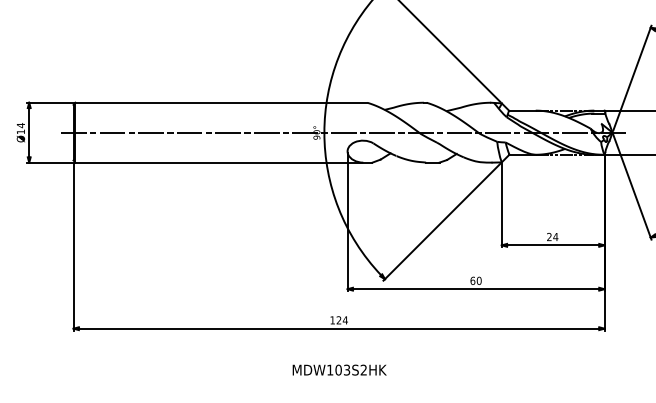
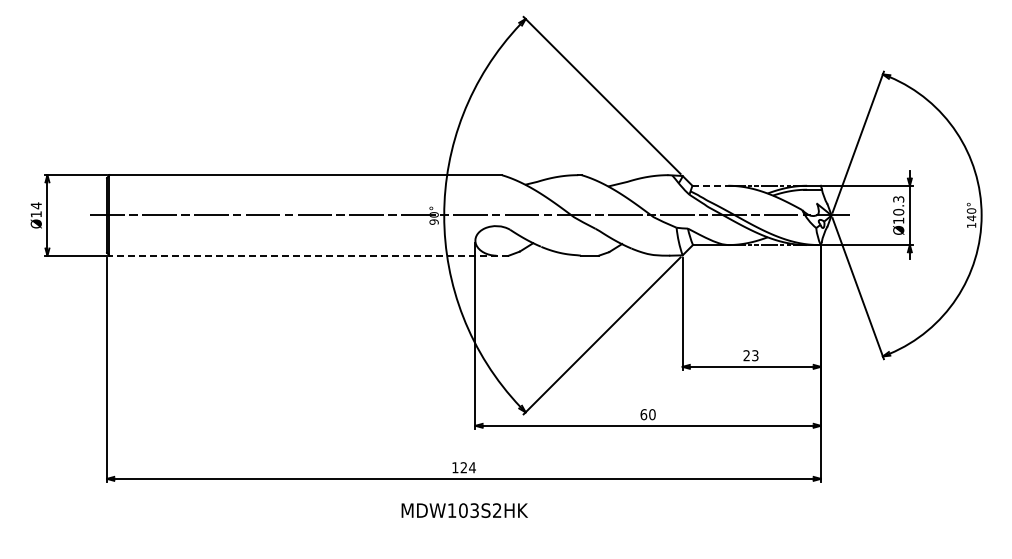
line: (522, 110) -> (710, 185), solid -> dashed
line: (224, 162) -> (309, 255), solid -> dashed
text: (555, 236) -> (754, 355), 24 -> 23
text: (339, 370) -> (464, 510), moved

